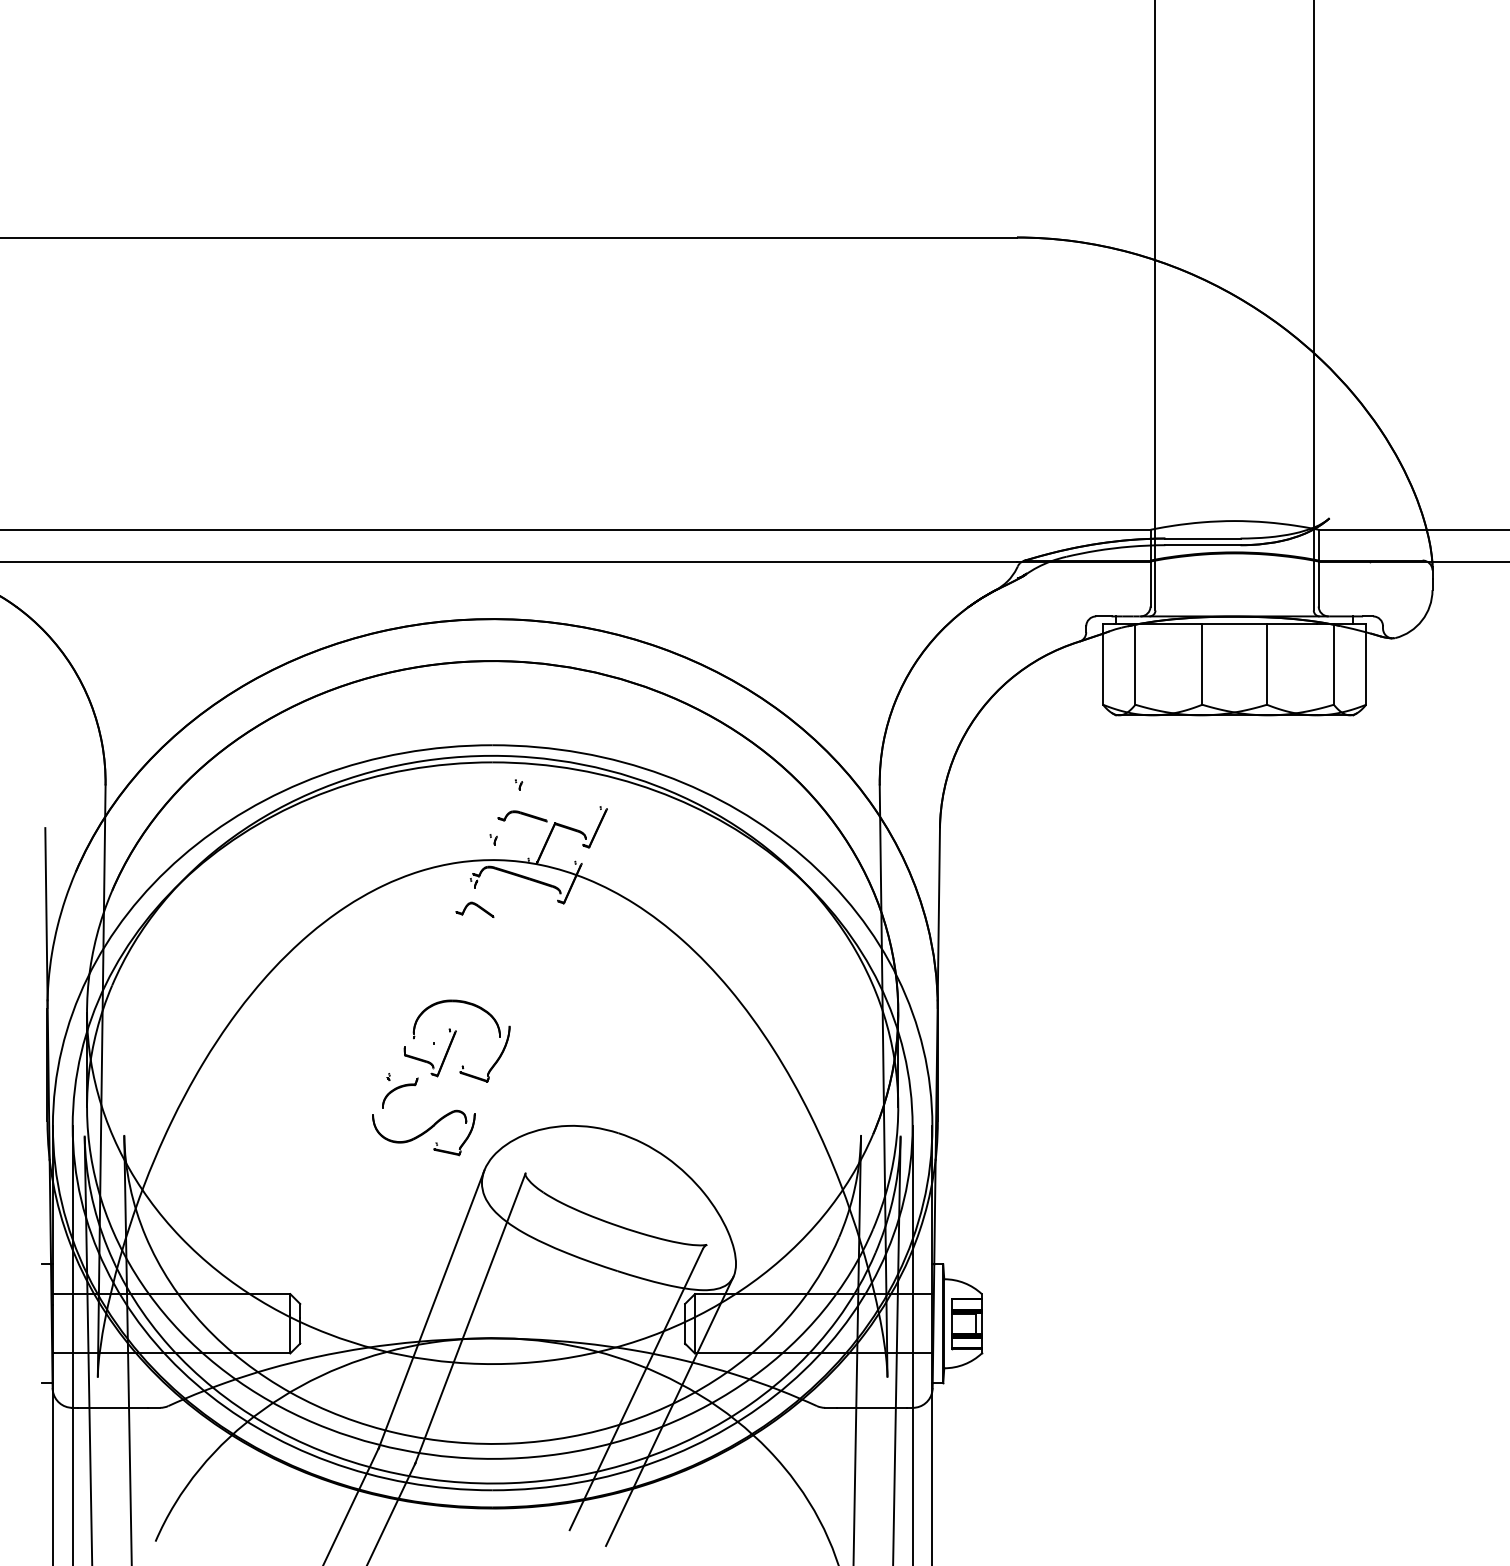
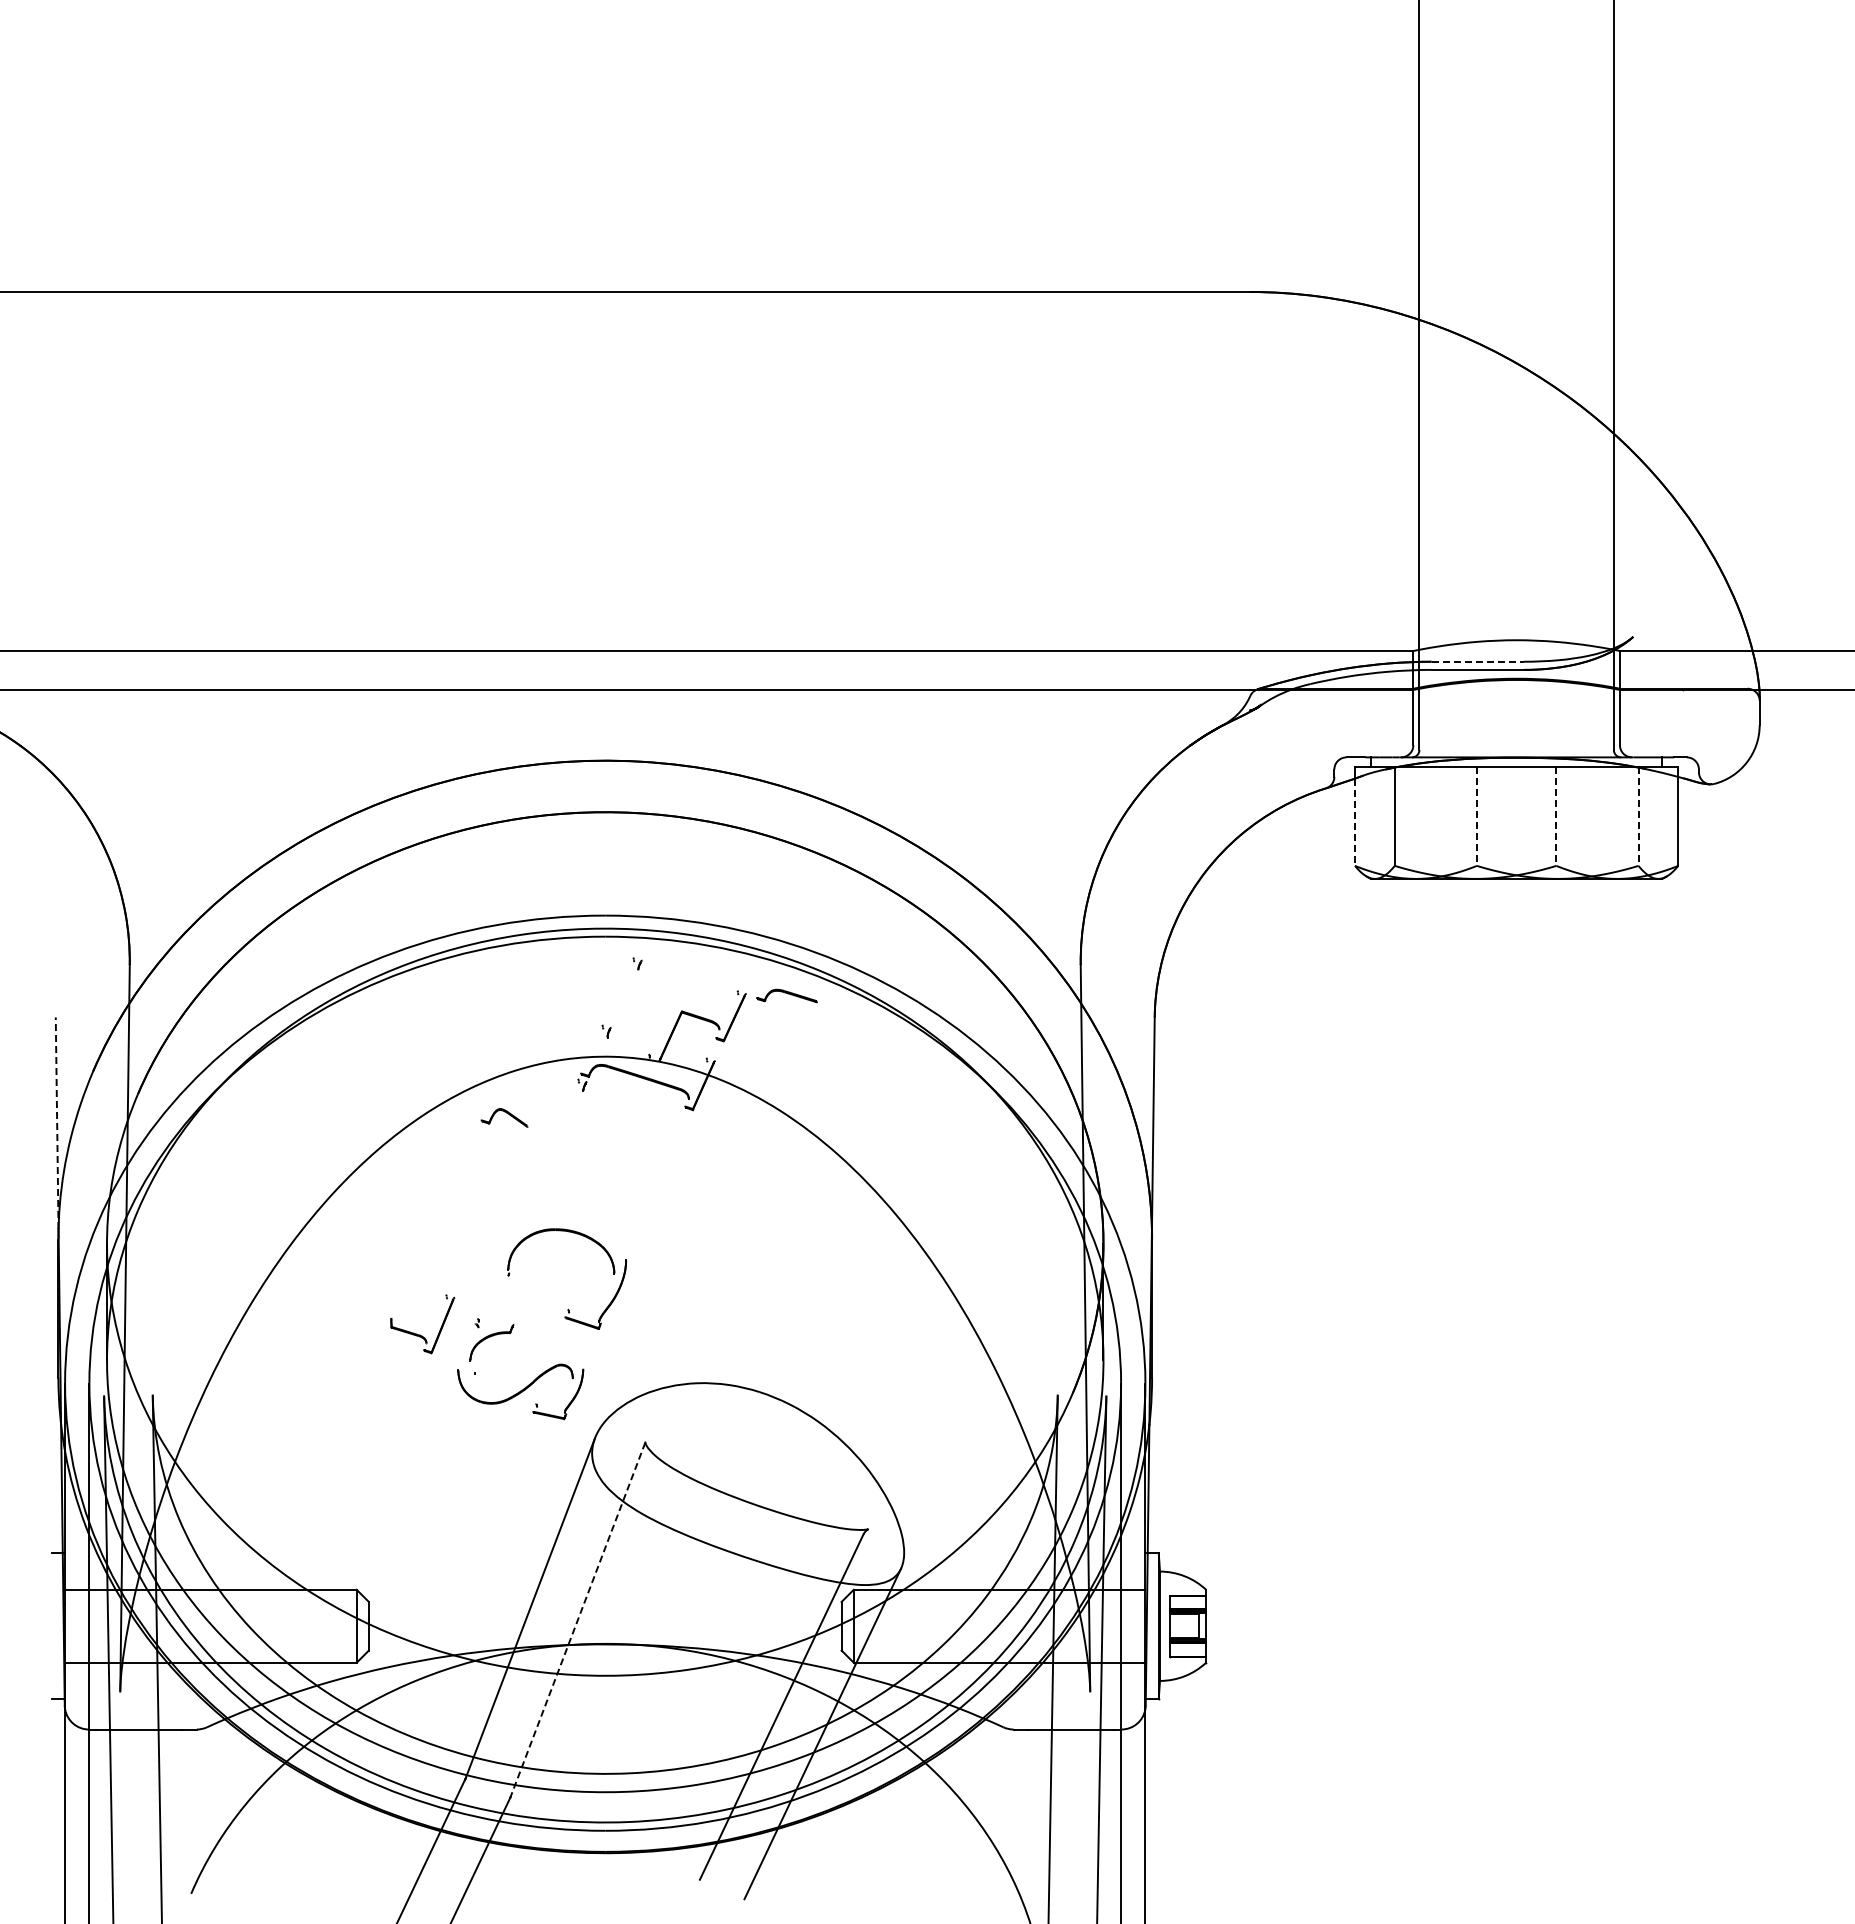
line: (1203, 538) -> (1478, 661), solid -> dashed
line: (1201, 665) -> (1476, 817), solid -> dashed
line: (1267, 665) -> (1556, 817), solid -> dashed
line: (1333, 665) -> (1638, 817), solid -> dashed
line: (1103, 669) -> (1355, 822), solid -> dashed
part: (522, 815) -> (786, 995), moved
part: (474, 909) -> (504, 1117), moved
line: (46, 914) -> (57, 1123), solid -> dashed
part: (428, 1061) -> (420, 1334), moved
line: (470, 1318) -> (577, 1619), solid -> dashed

